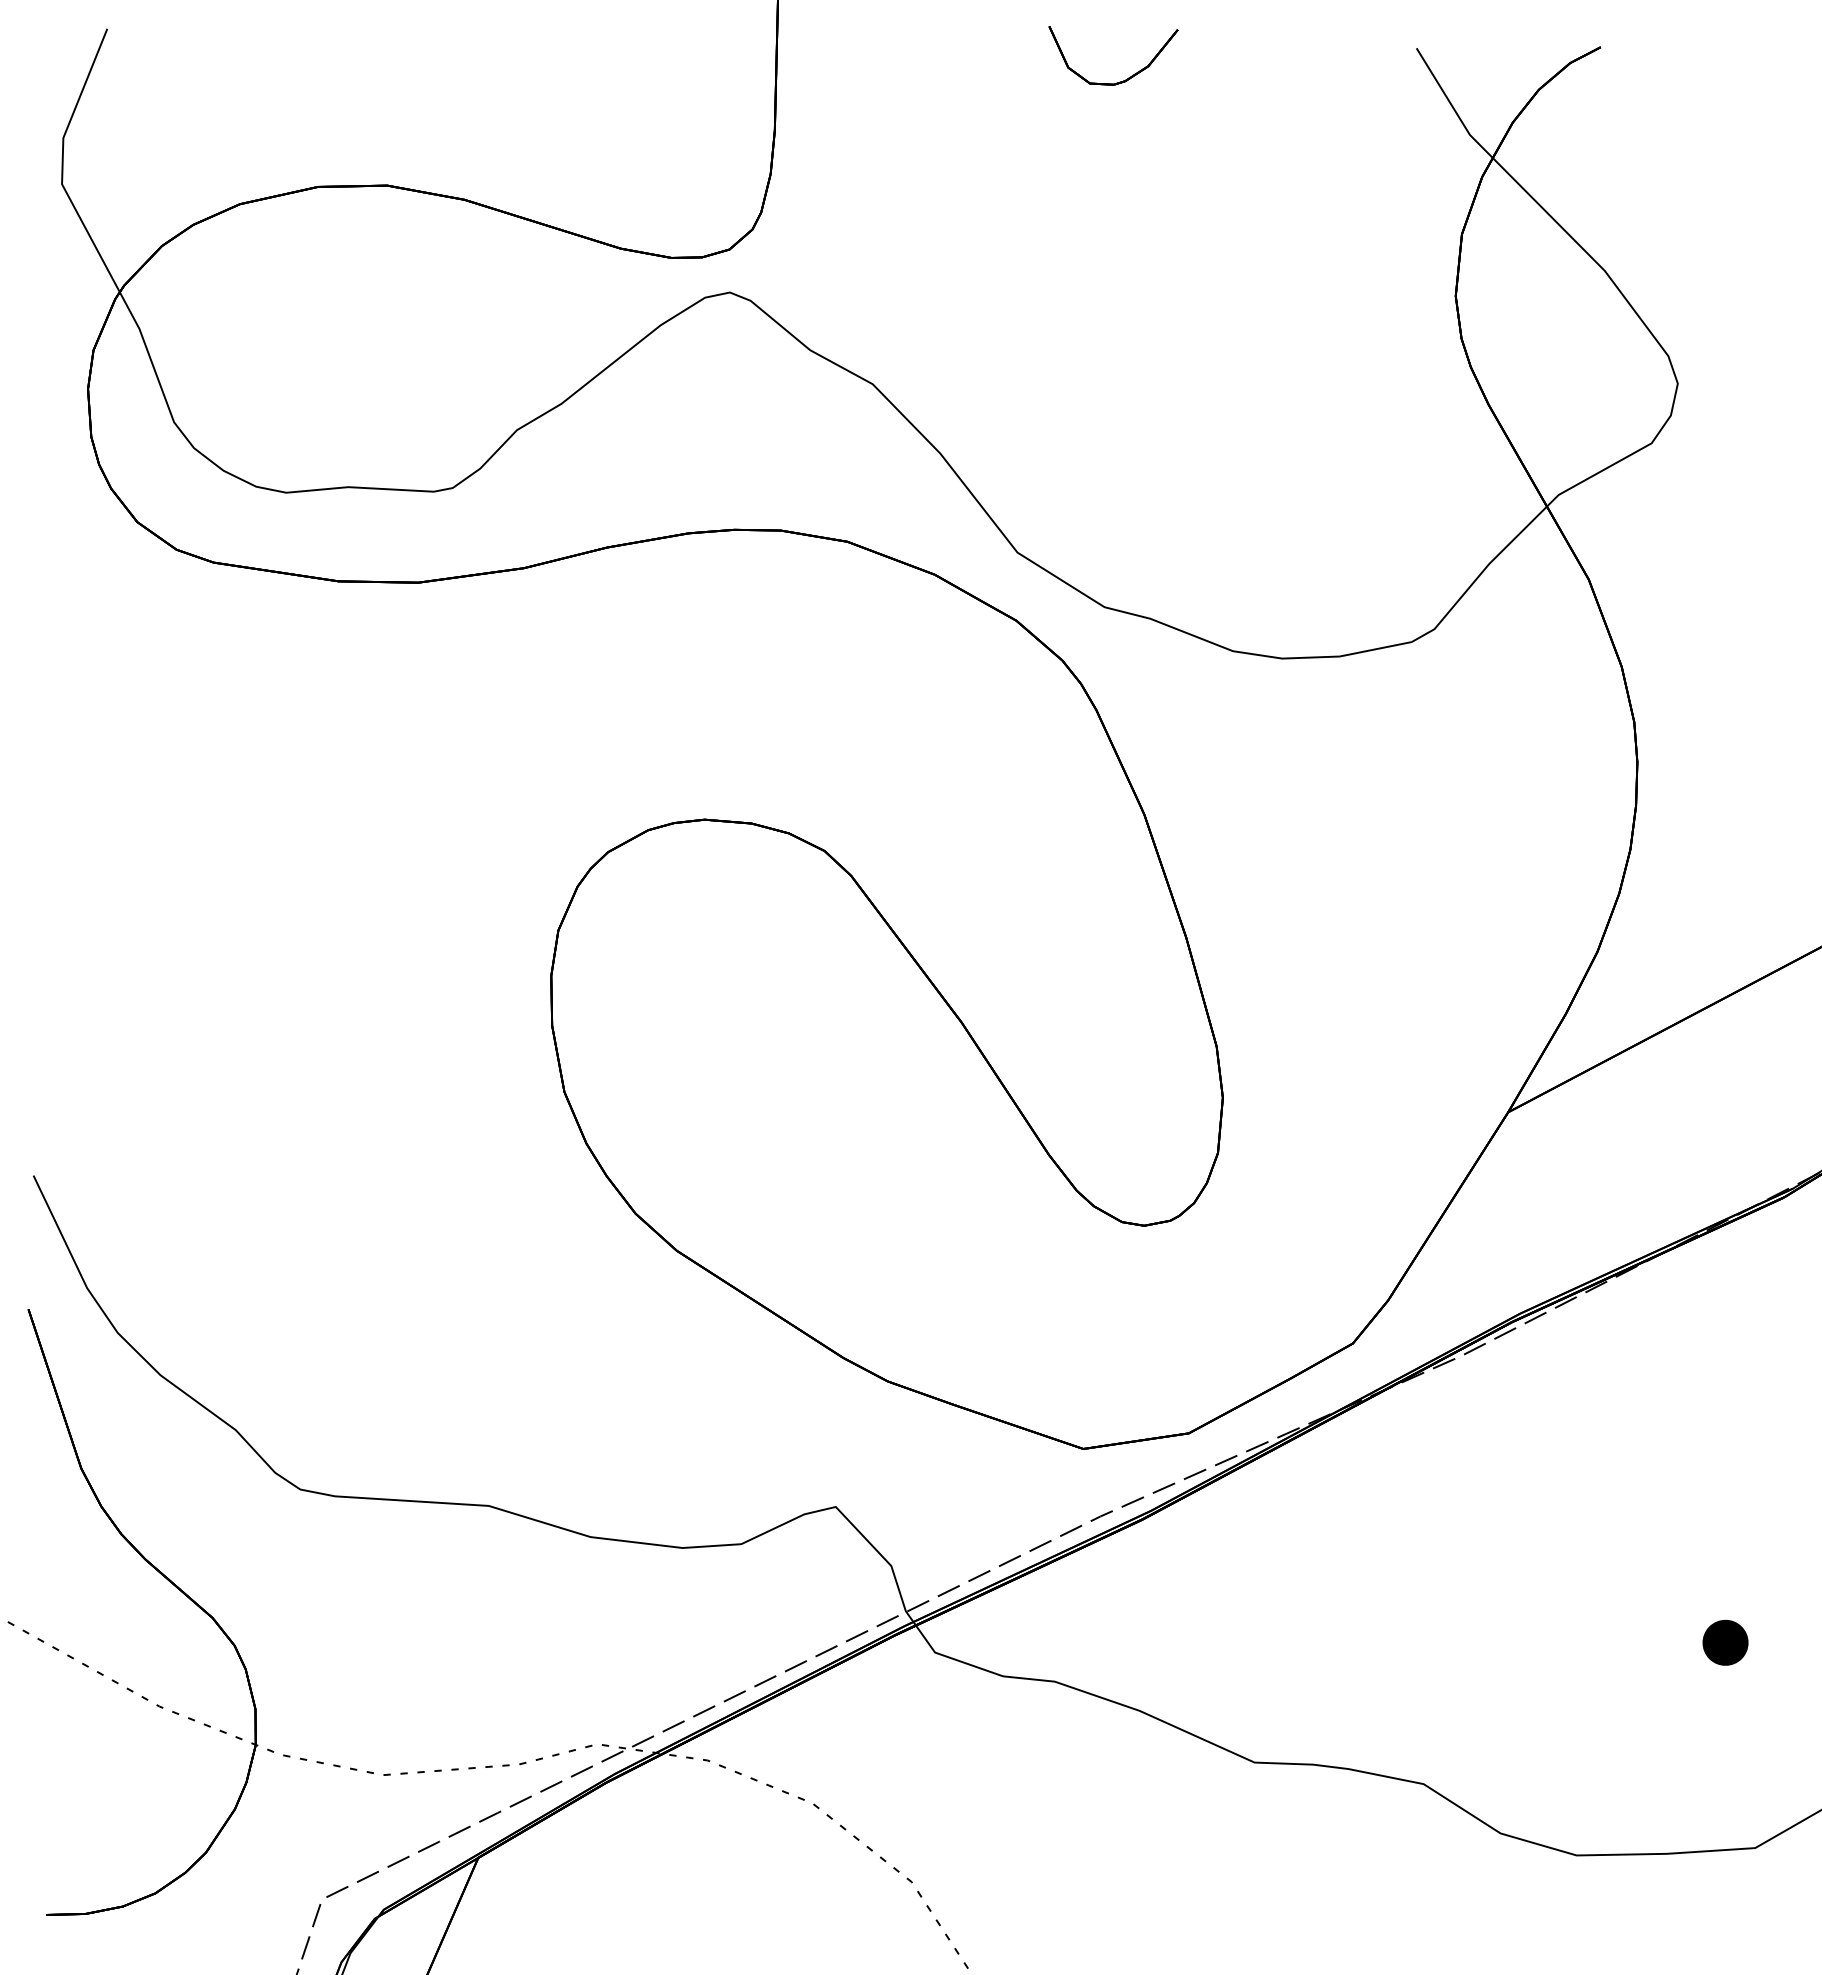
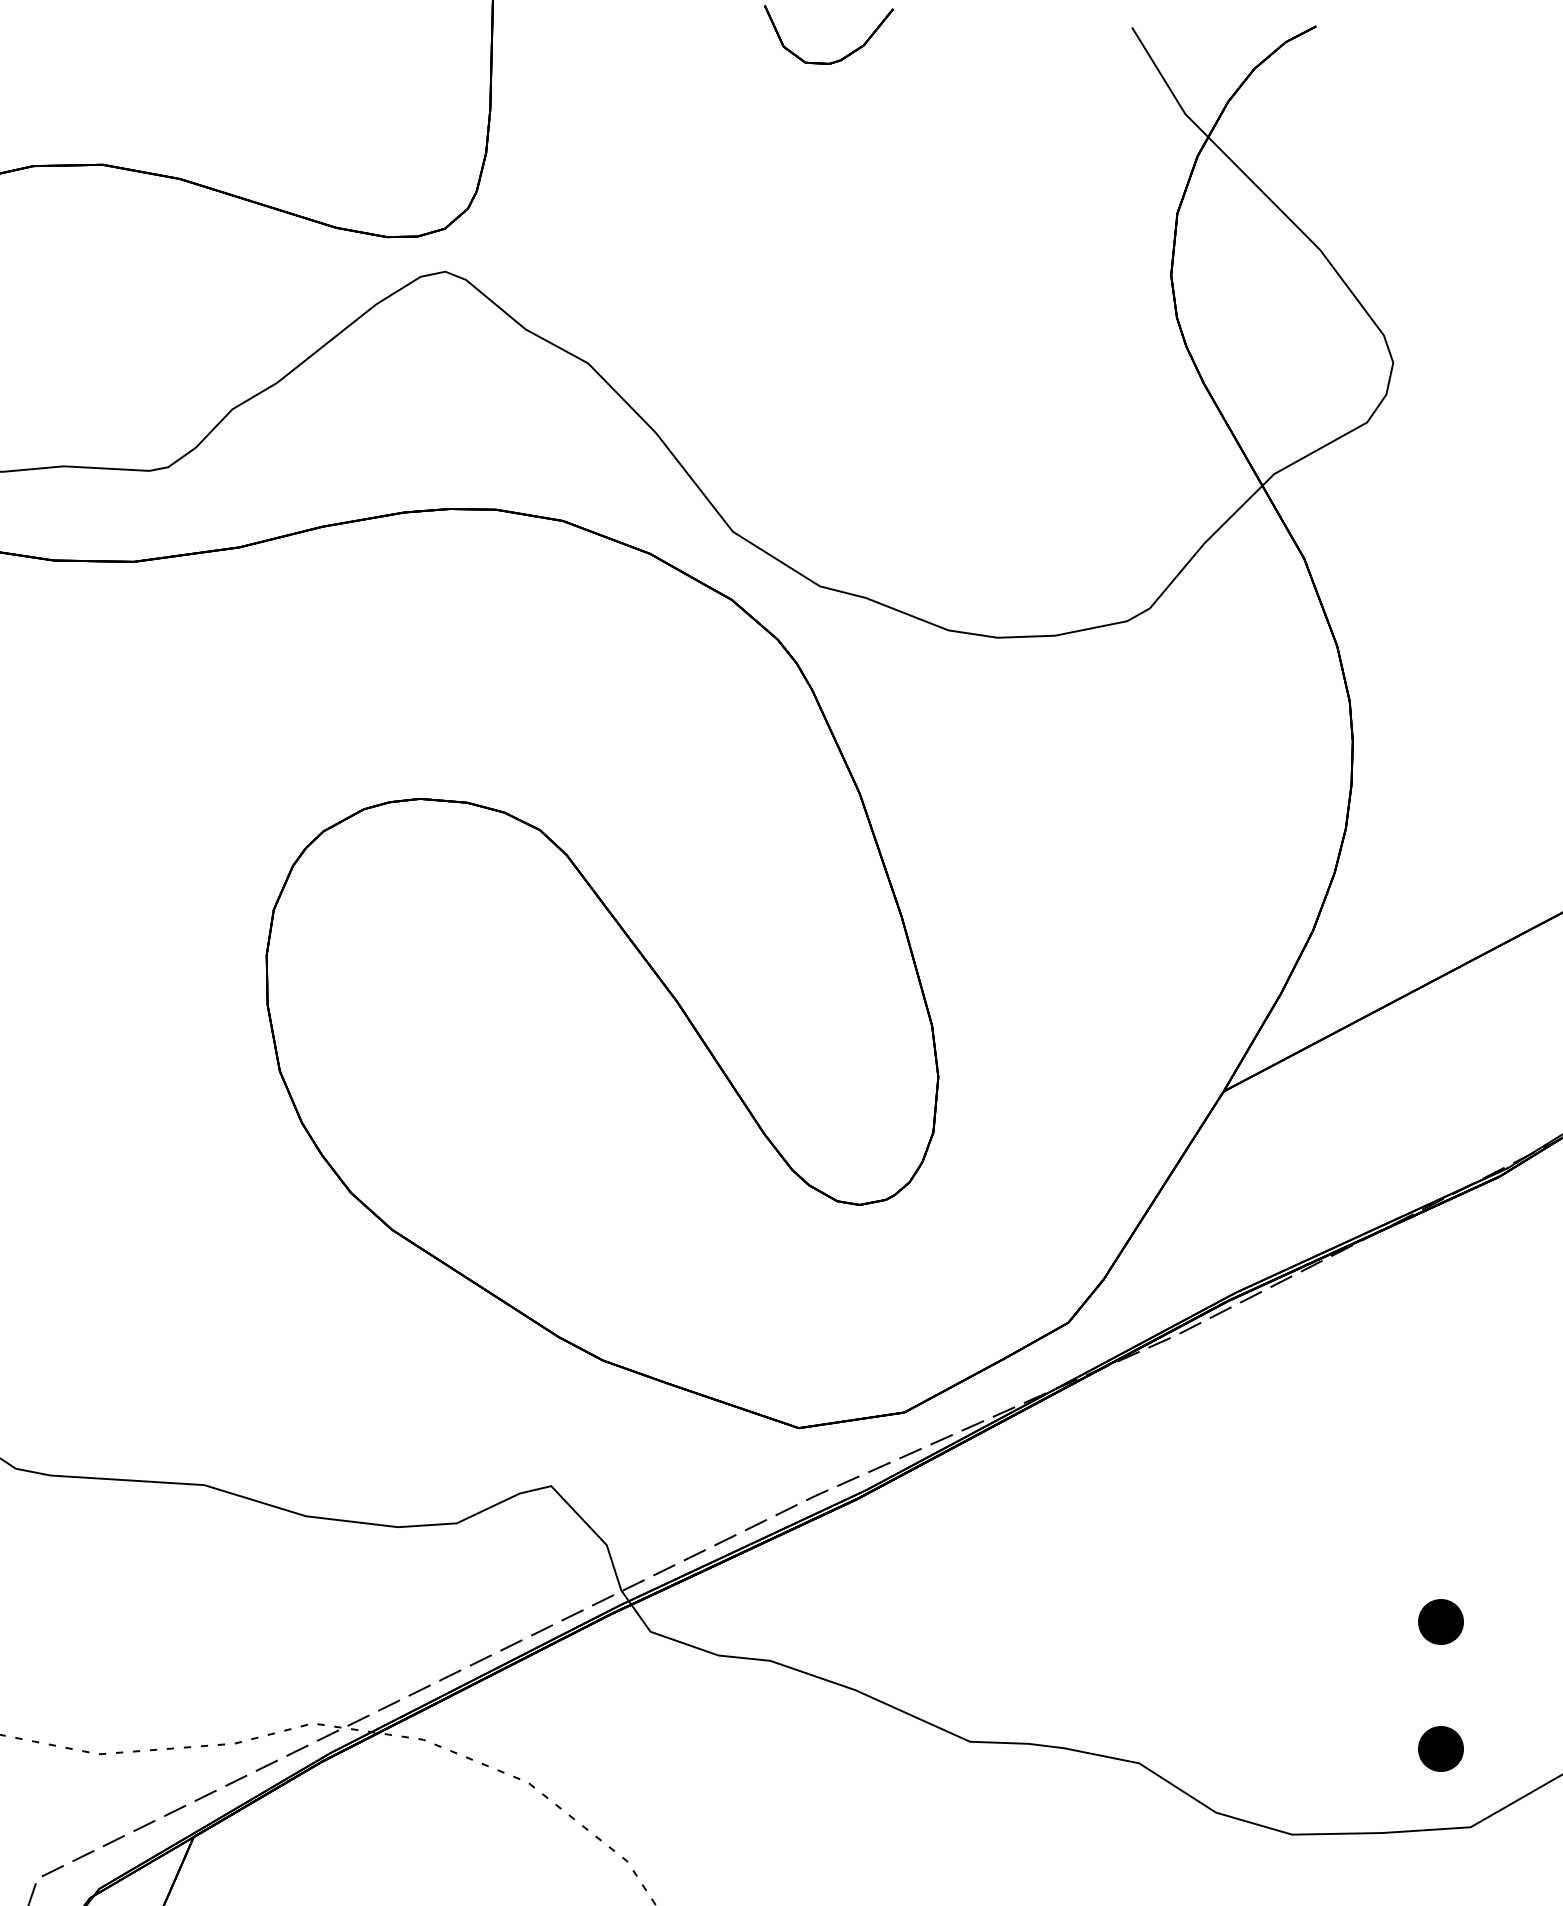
part: (1725, 1769) -> (1440, 1748), added

